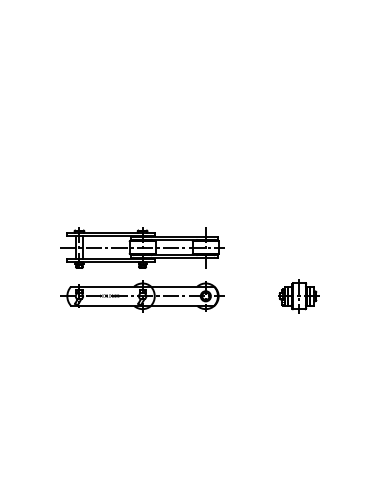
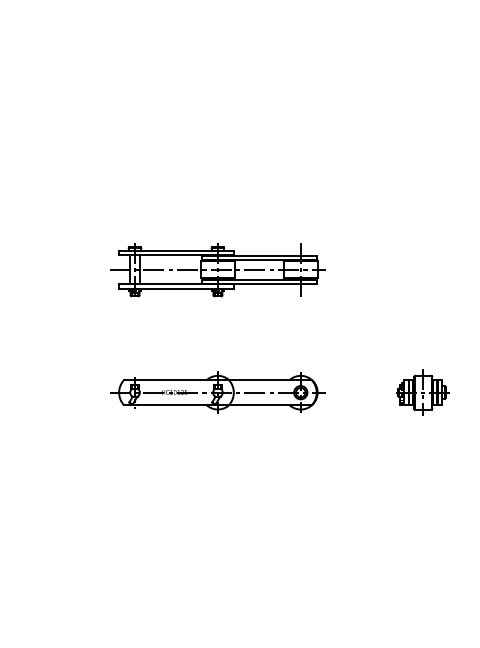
part: (142, 247) -> (217, 269), moved

